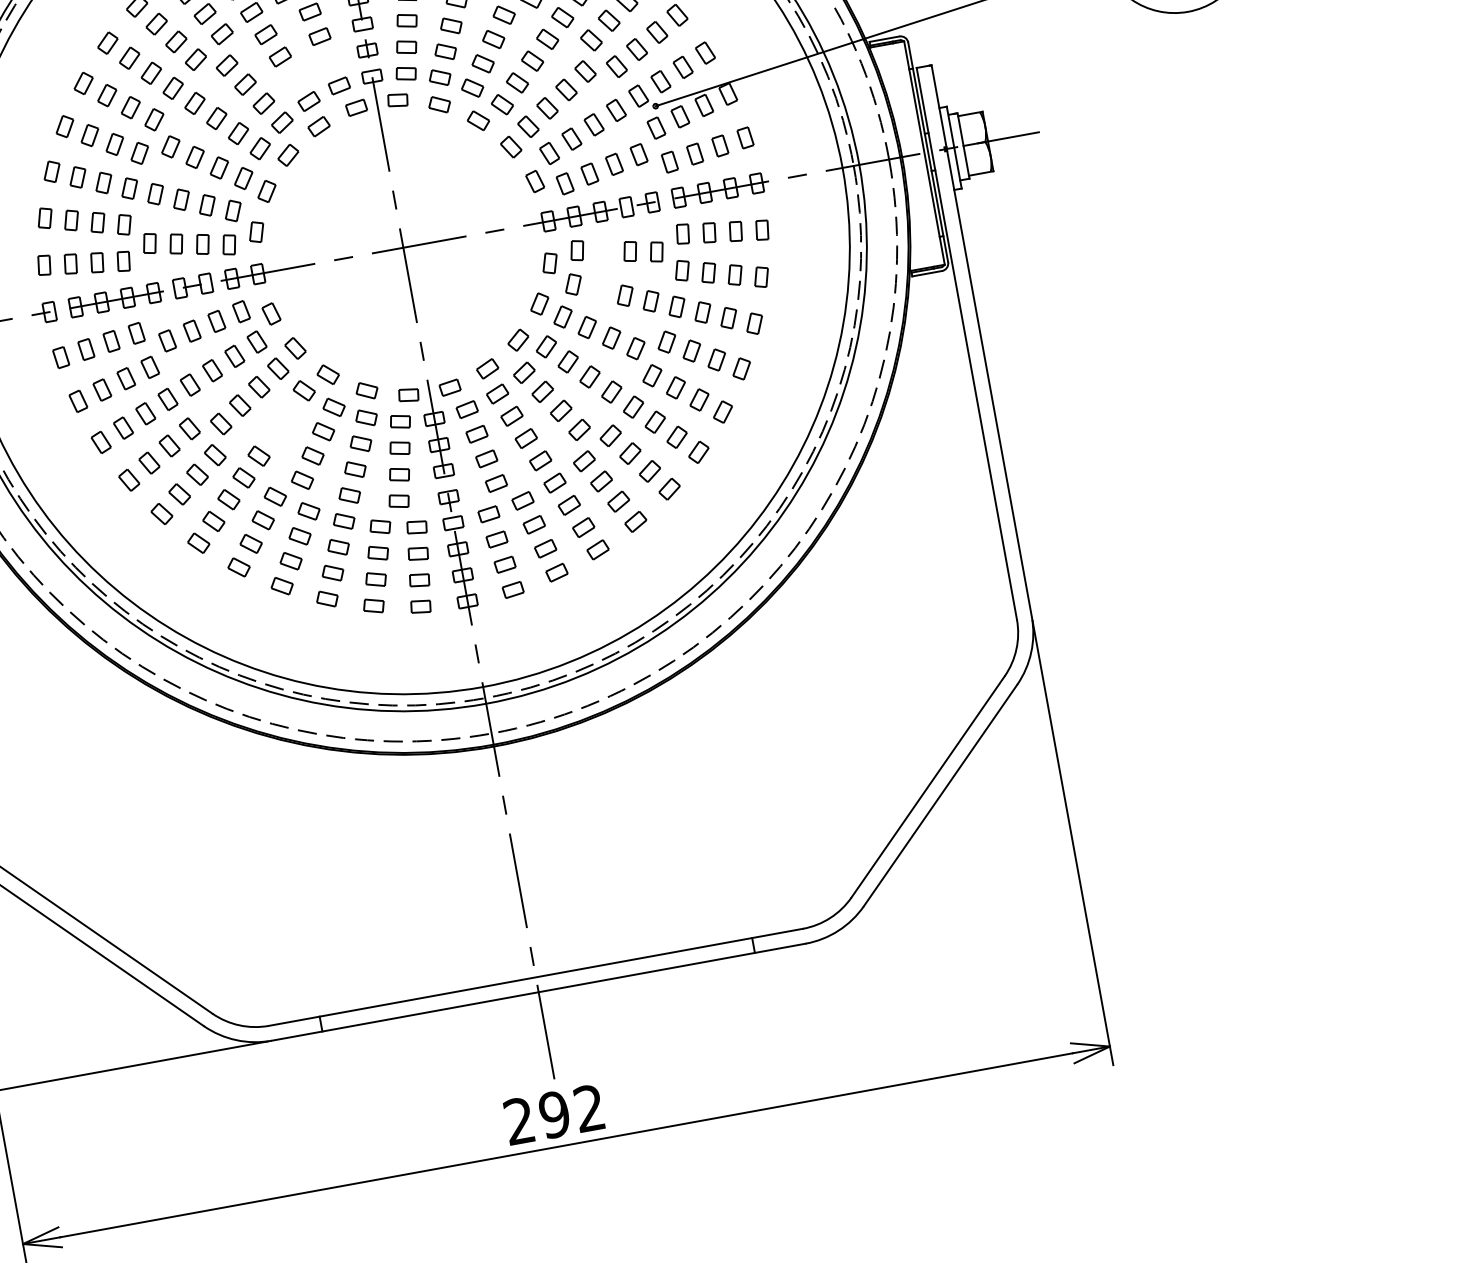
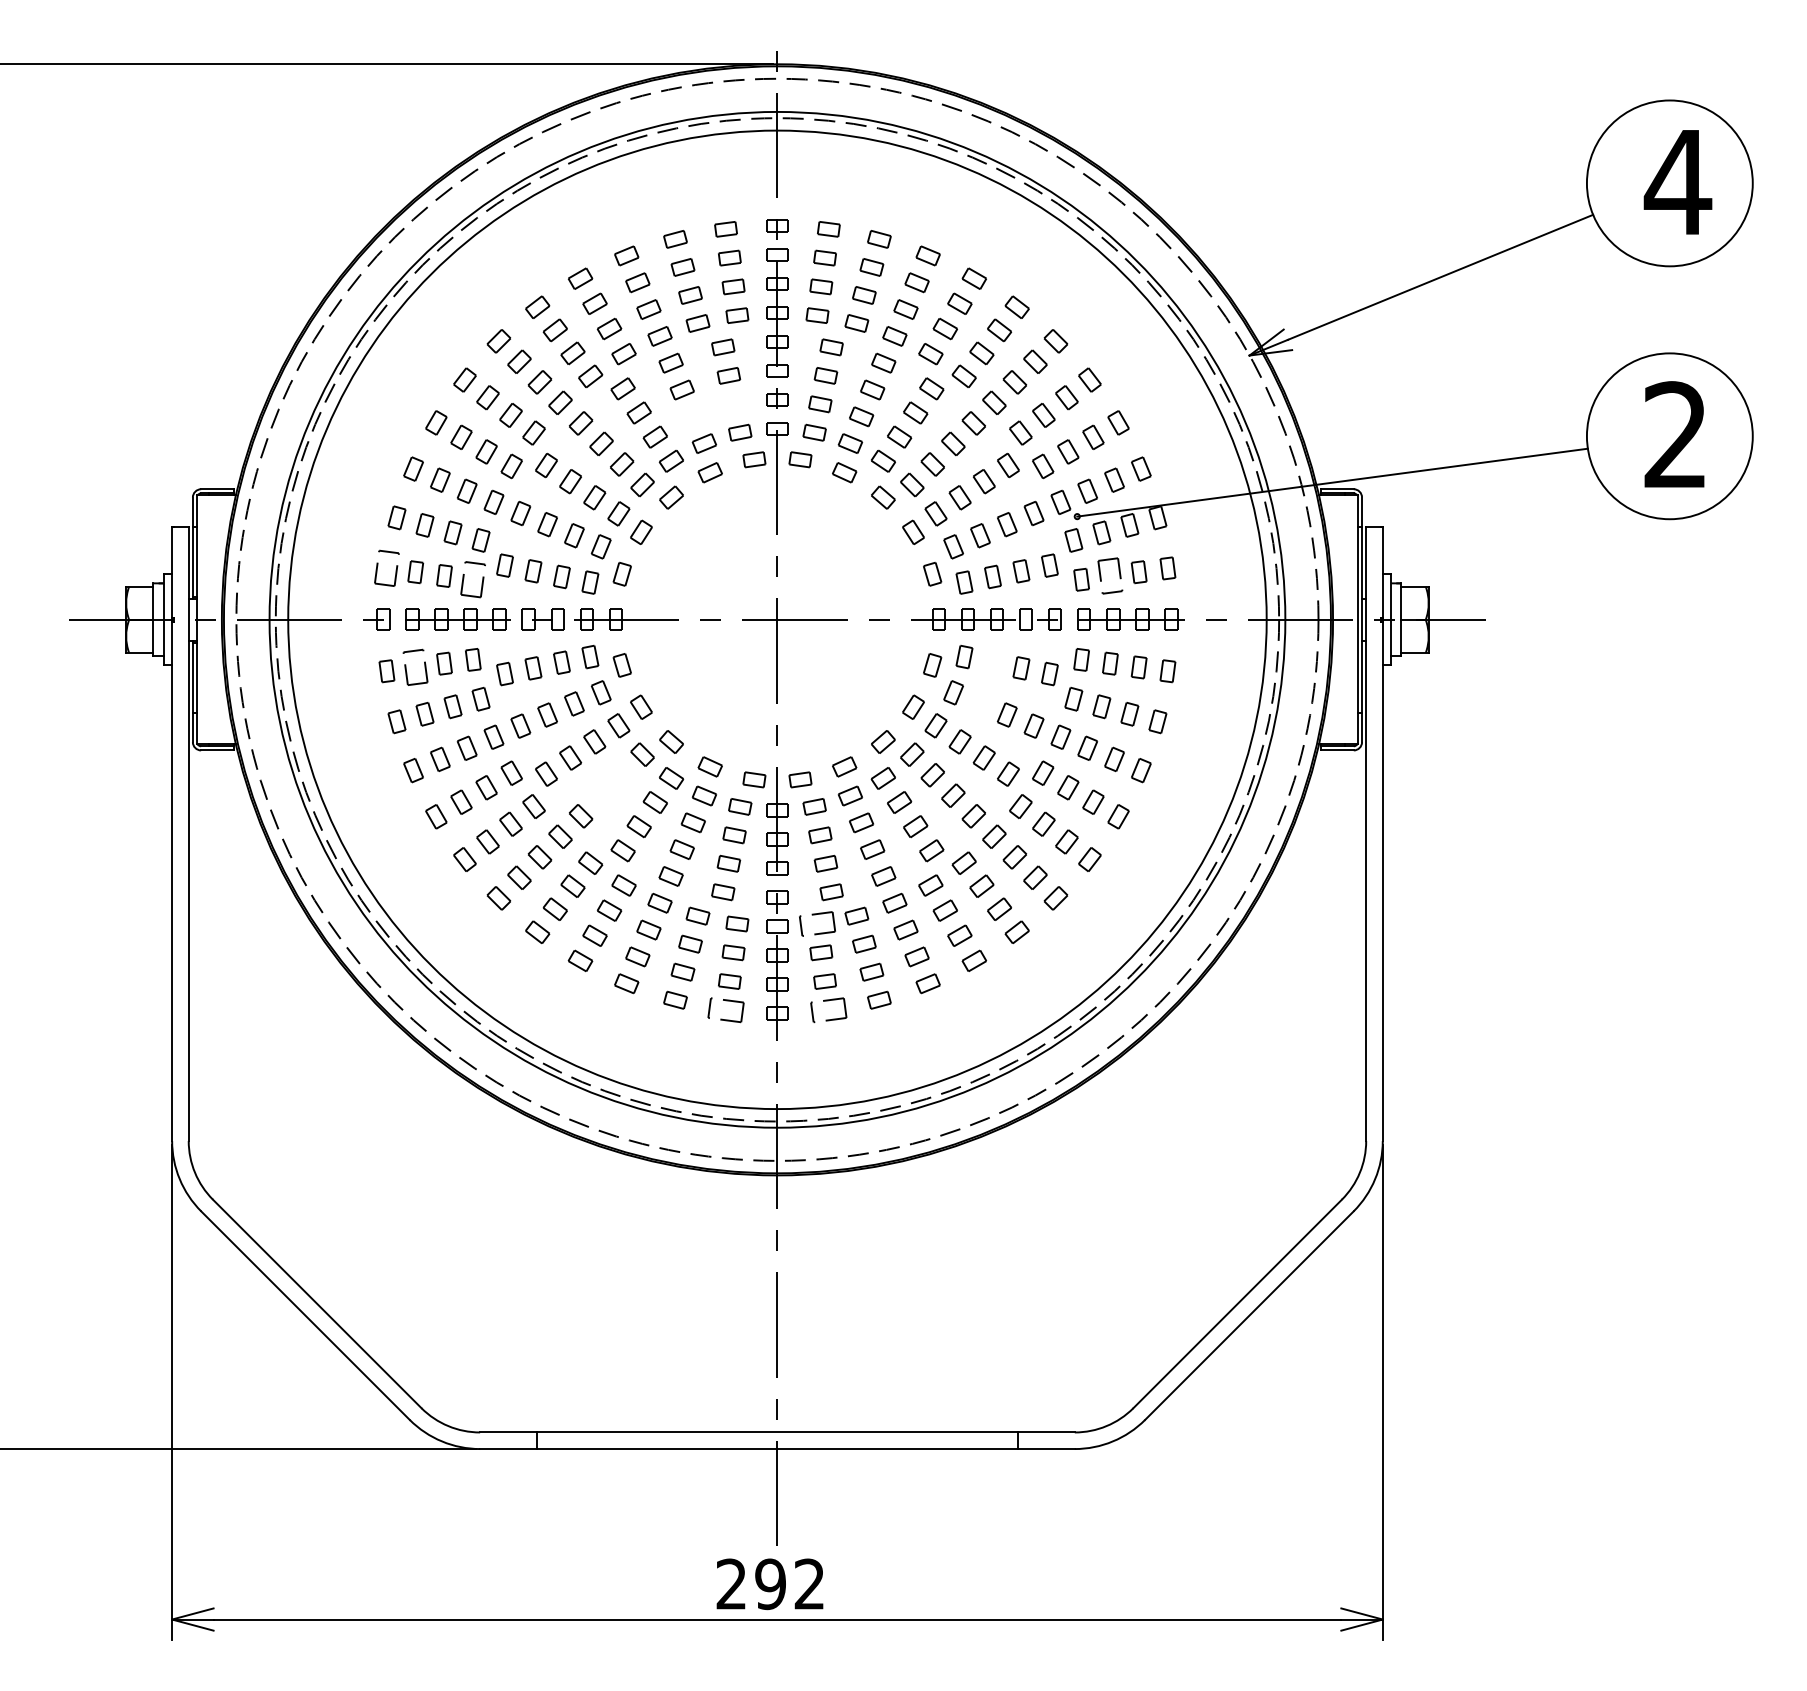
part: (695, 153) -> (1110, 575), size x1.6
part: (123, 261) -> (473, 579), size x1.6
part: (43, 265) -> (386, 568), size x1.6
part: (86, 349) -> (415, 667), size x1.6
part: (488, 513) -> (817, 923), size x1.6
part: (512, 590) -> (828, 1010), size x1.6
part: (420, 606) -> (725, 1010), size x1.6

